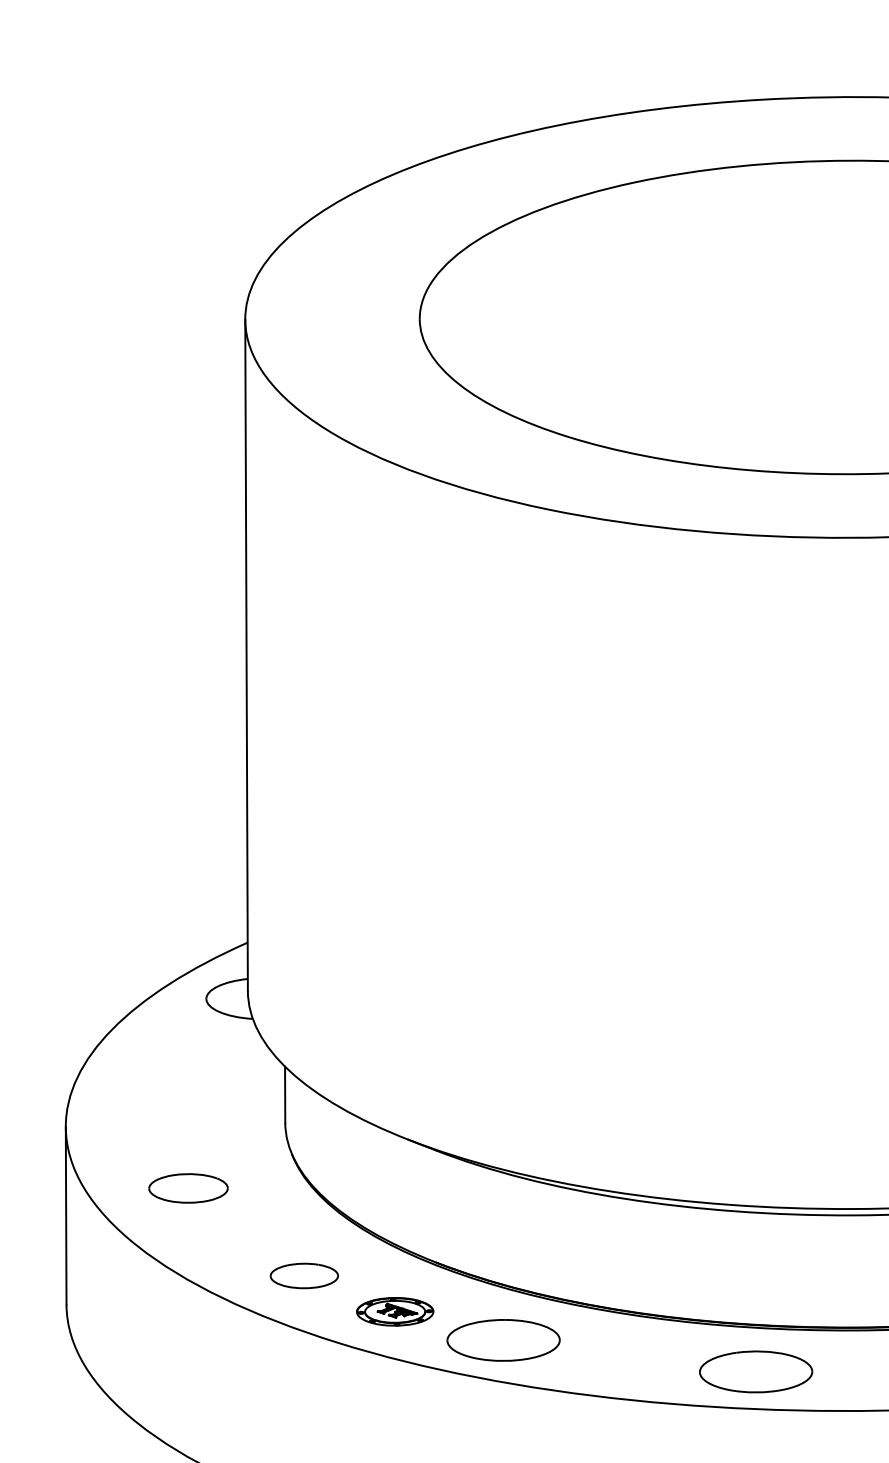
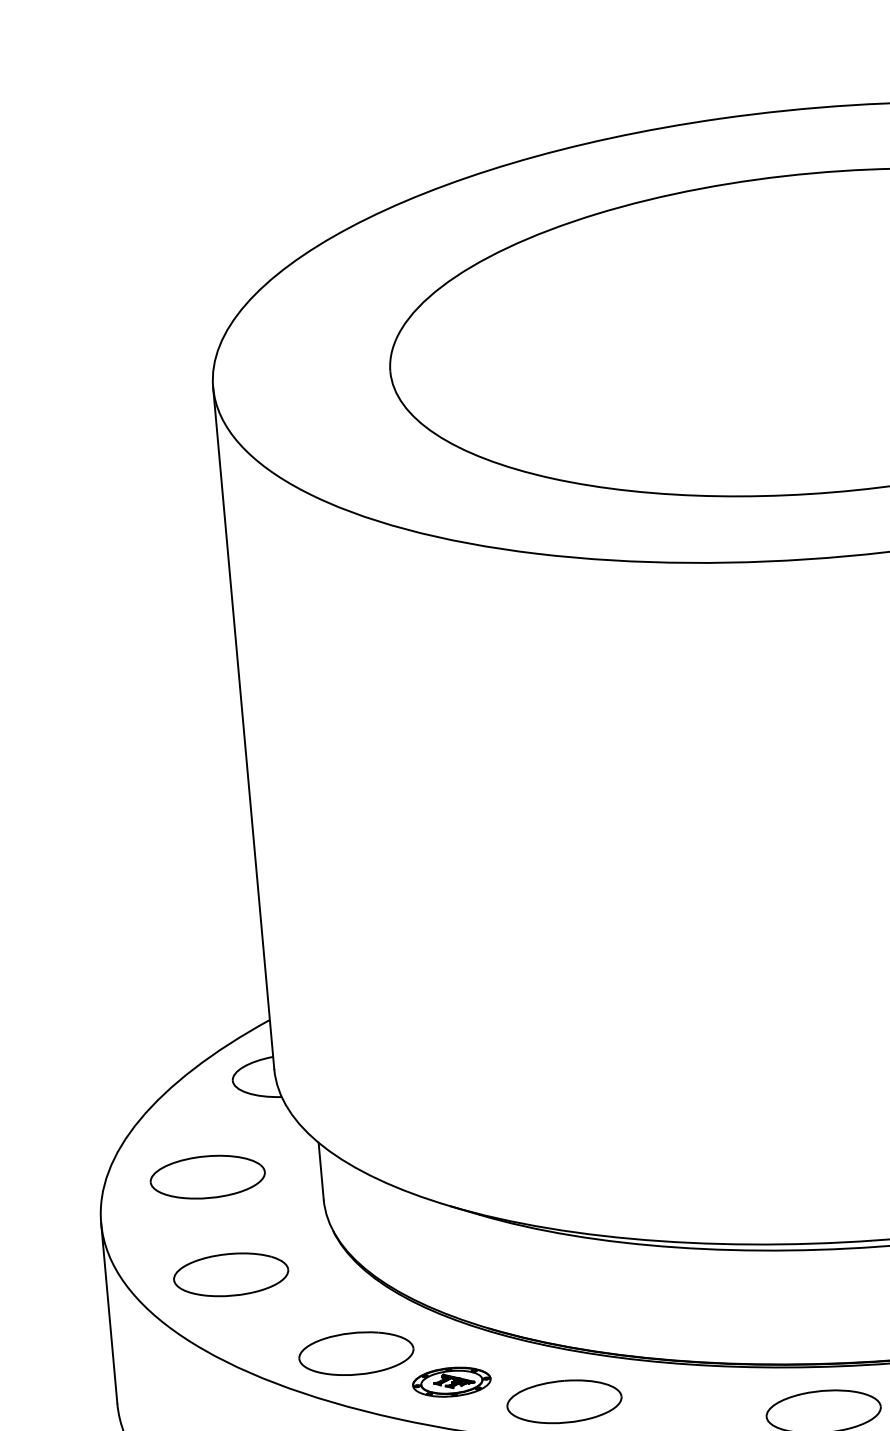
part: (173, 1090) -> (207, 1176), added
part: (188, 1188) -> (231, 1274), size x1.43
part: (304, 1275) -> (356, 1353), size x1.67

